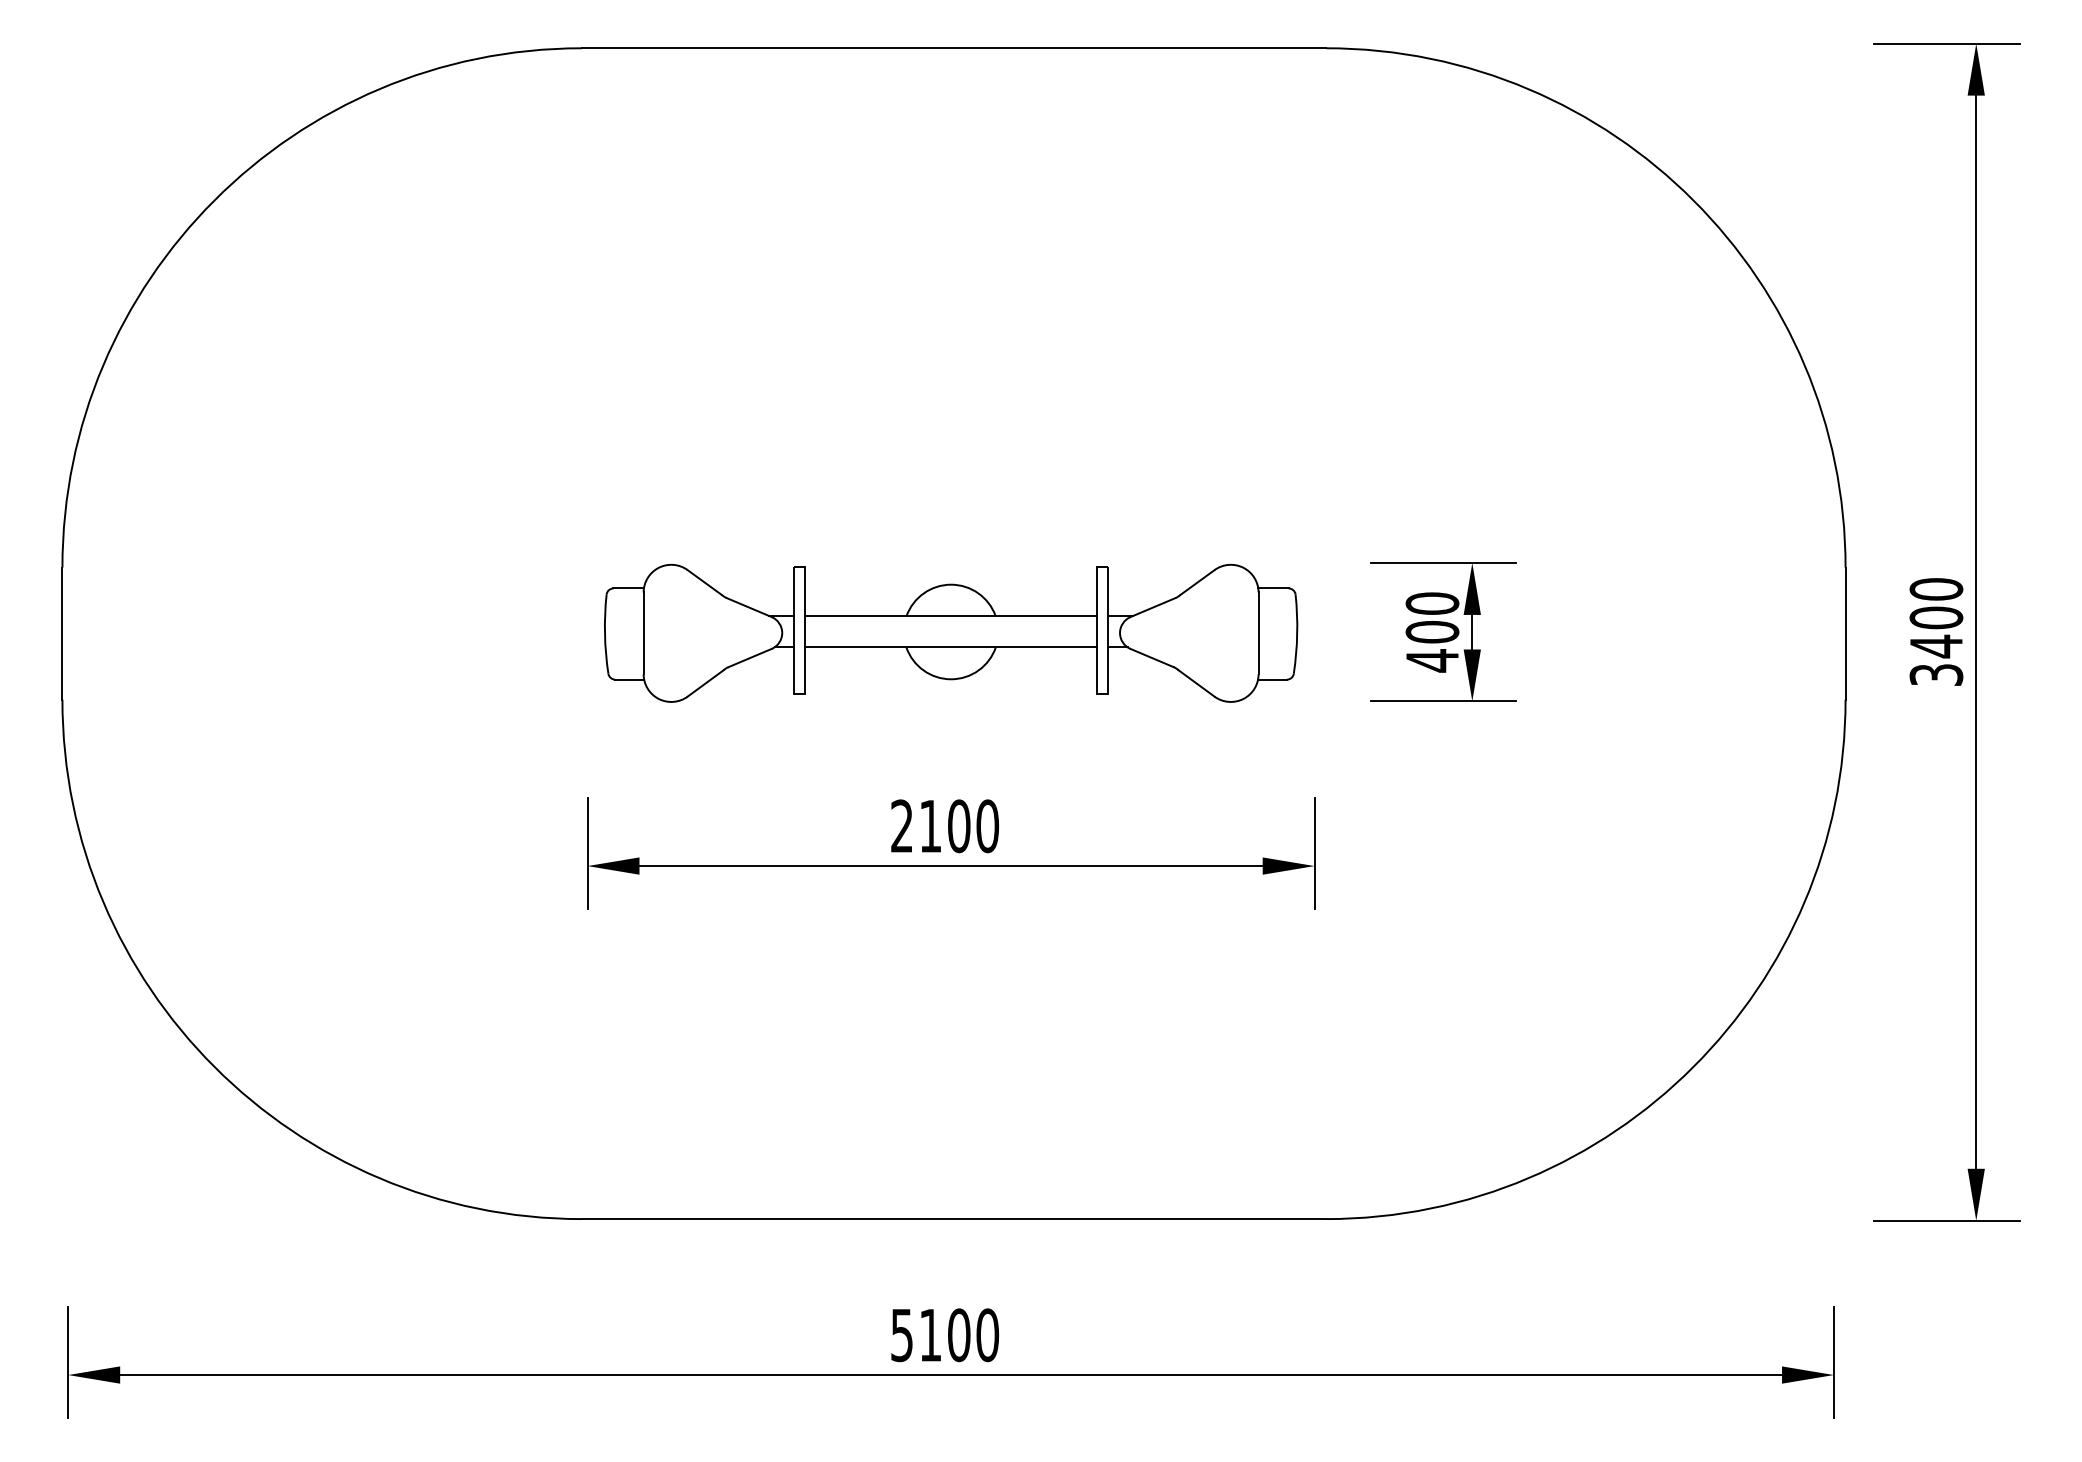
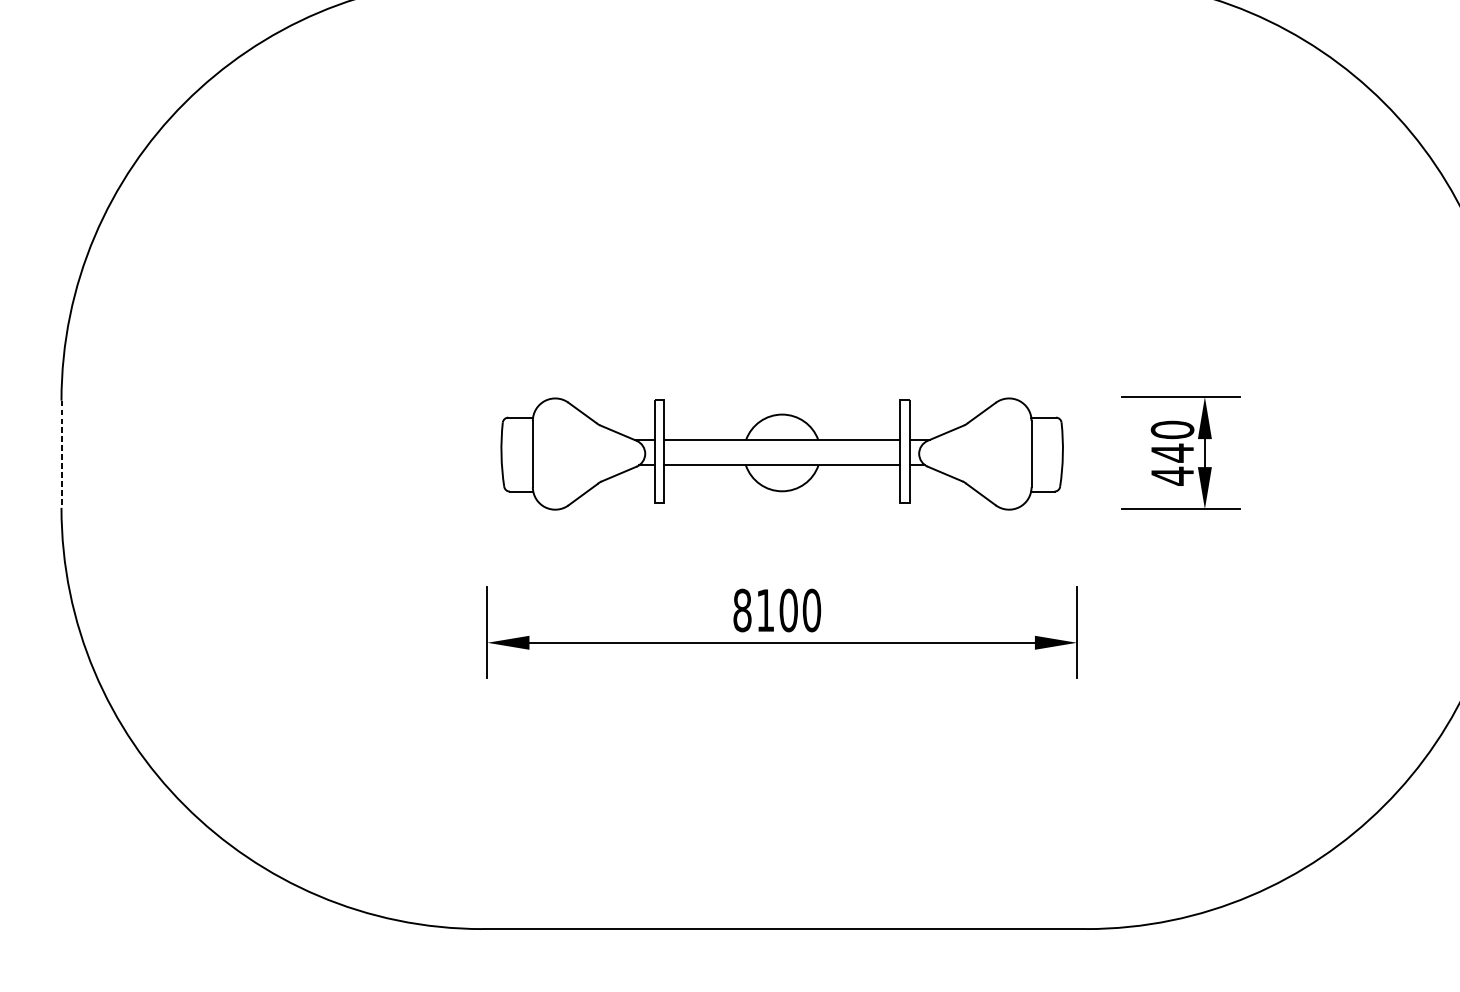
text: (1432, 632) -> (1172, 453), 400 -> 440
line: (62, 634) -> (61, 454), solid -> dashed
text: (902, 826) -> (742, 610), 2100 -> 8100

